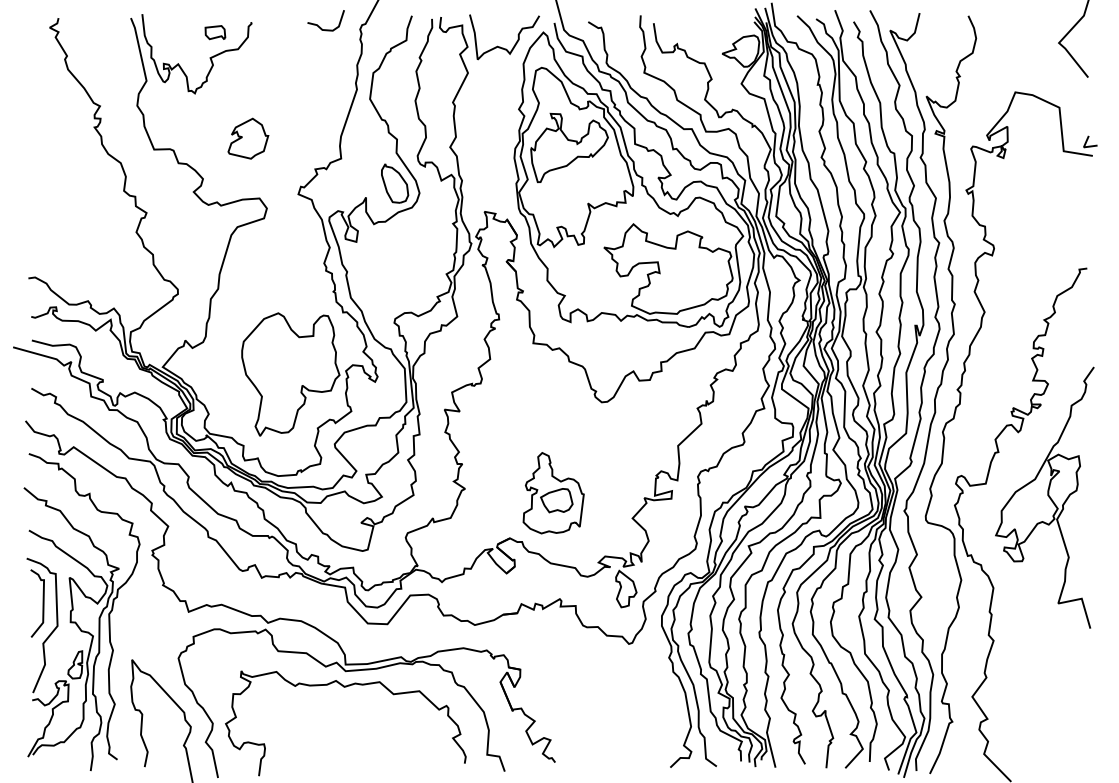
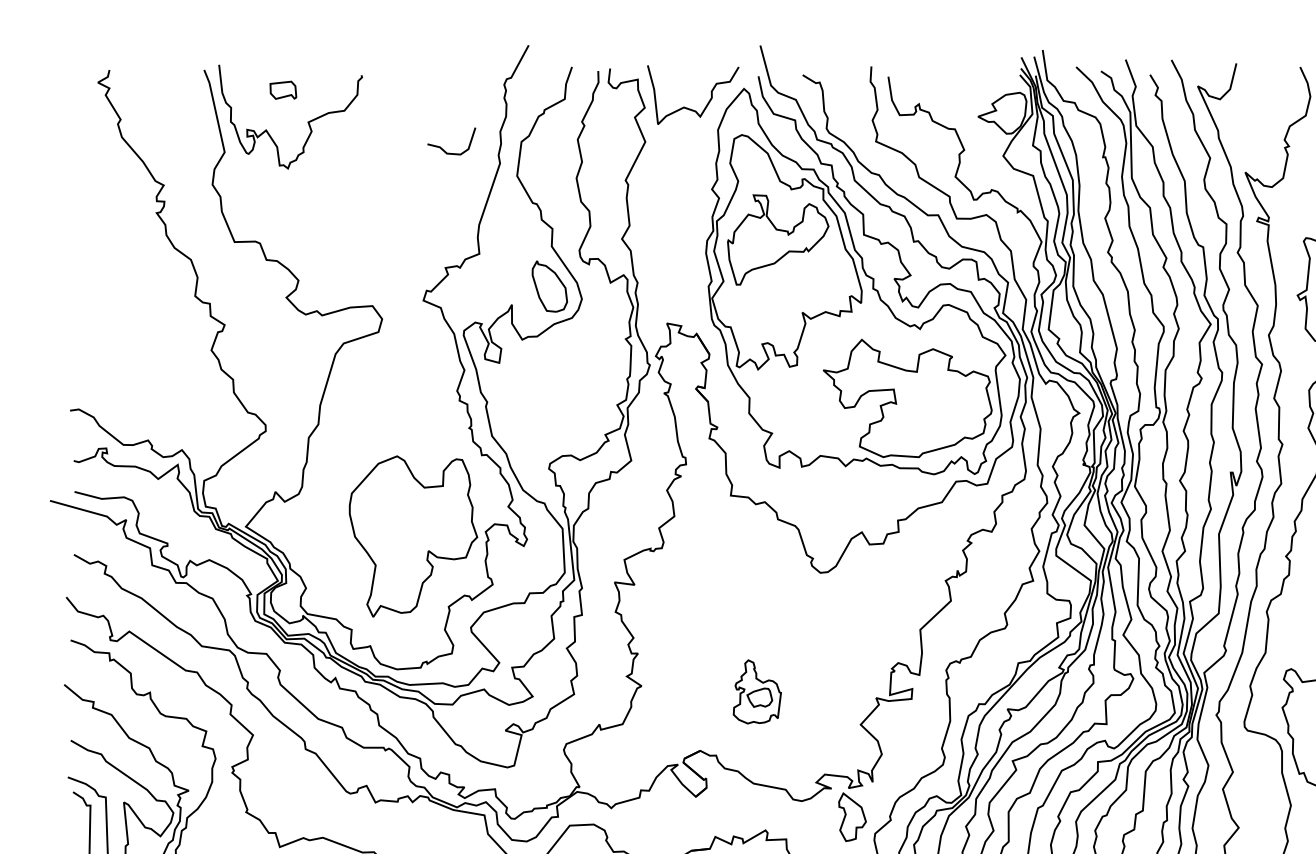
curve: (320, 26) -> (444, 149), moved
part: (215, 32) -> (283, 90), moved
part: (248, 138) -> (358, 227), removed
part: (553, 493) -> (757, 692), size x0.6

